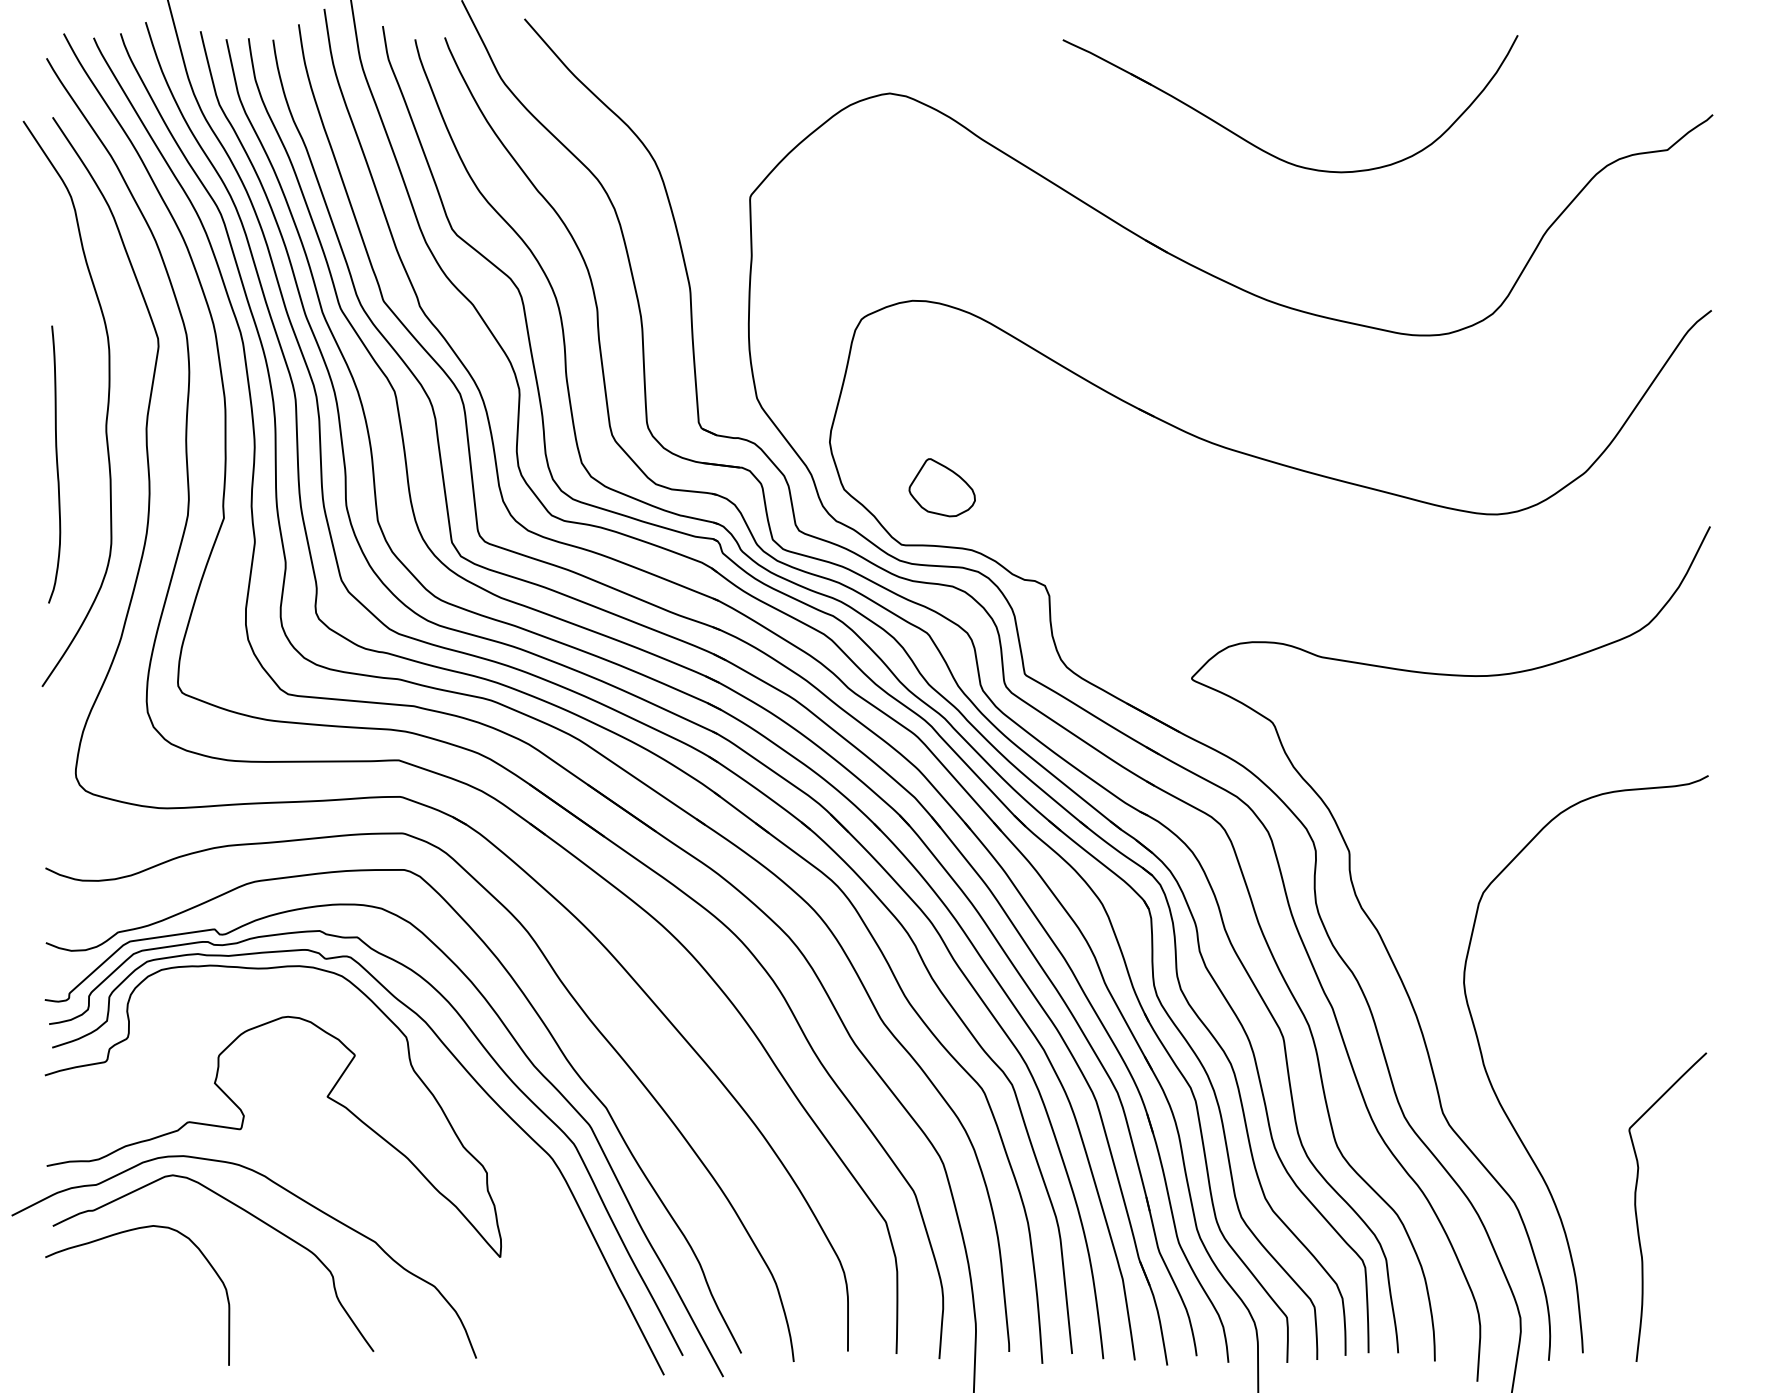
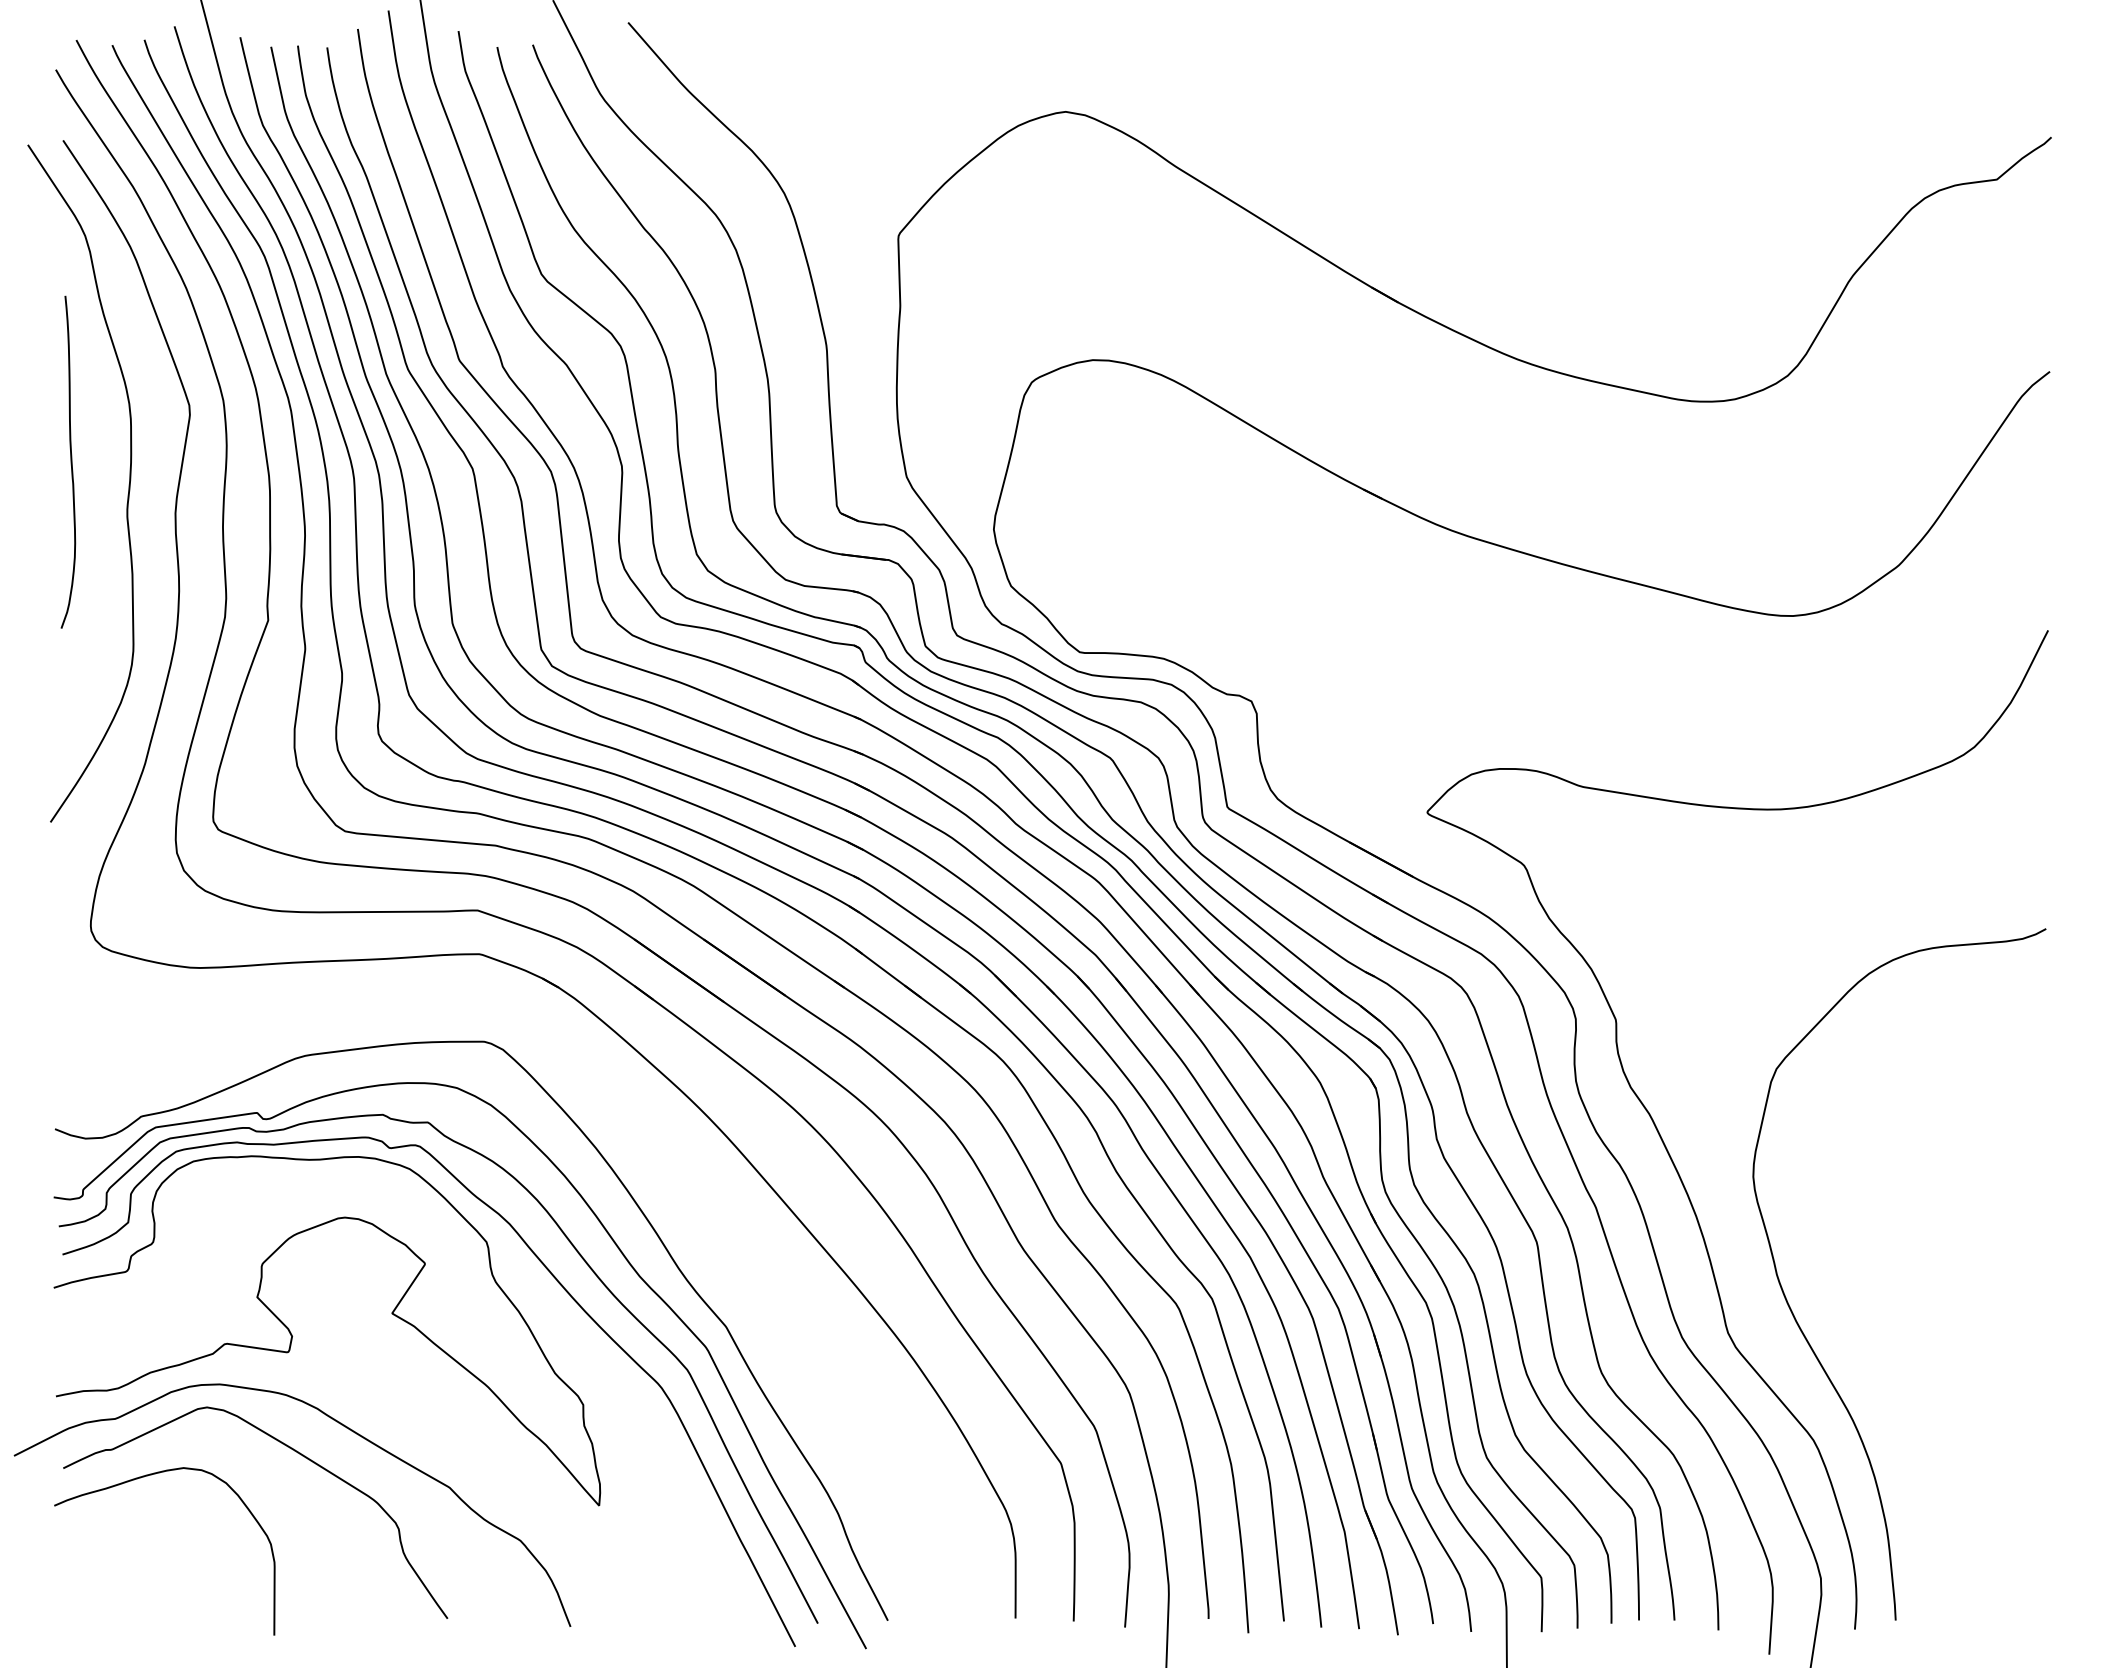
part: (1267, 151) -> (1517, 181), removed
curve: (56, 463) -> (70, 461), moved
part: (942, 487) -> (1128, 583), removed
curve: (564, 988) -> (676, 1183), removed
curve: (1637, 1212) -> (1960, 1452), removed

